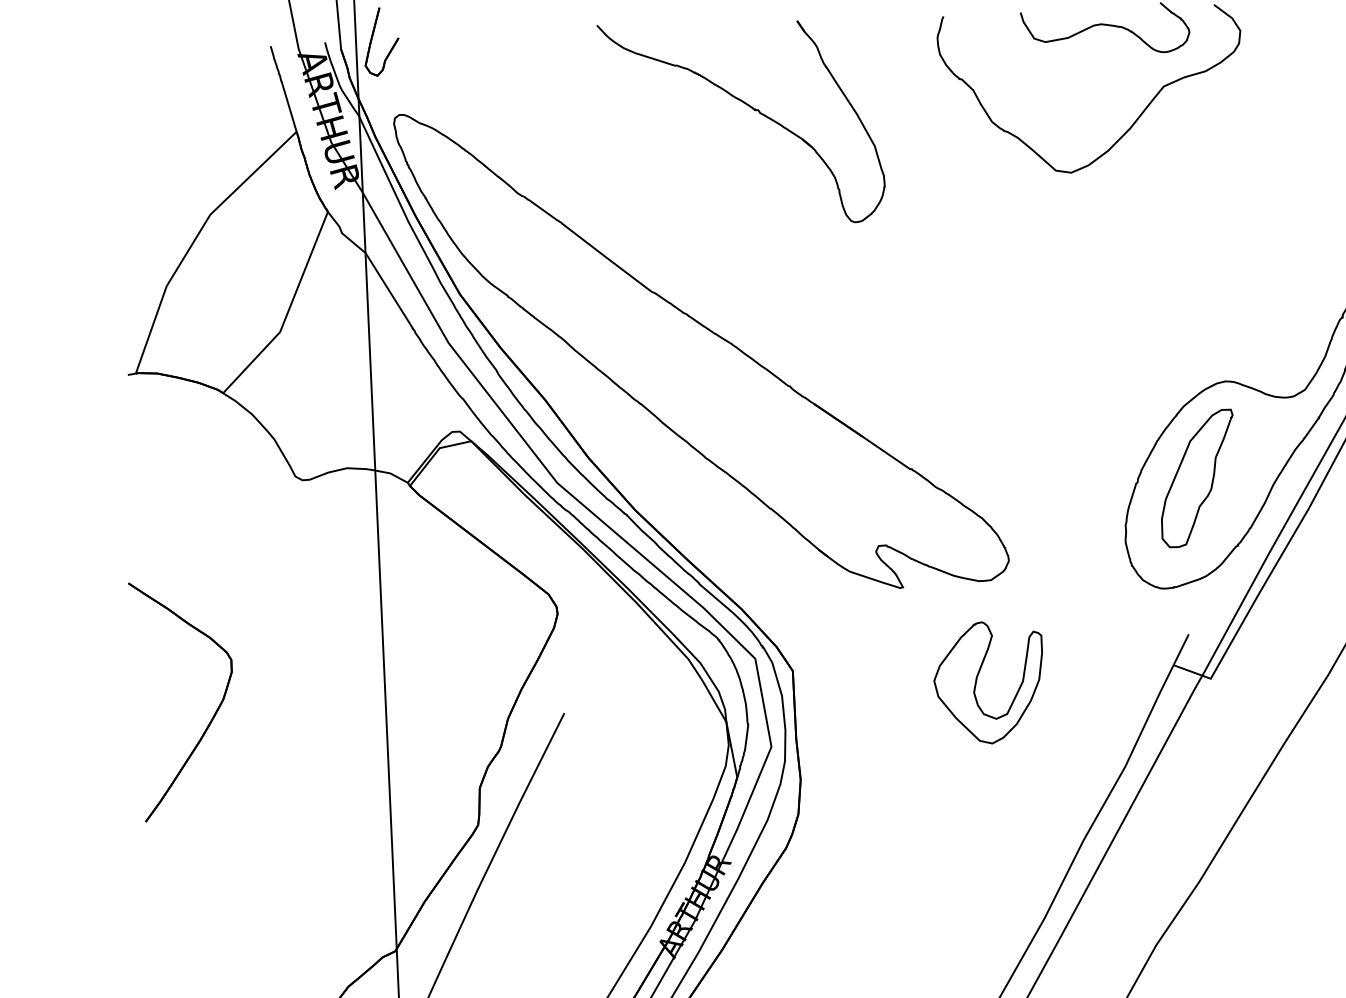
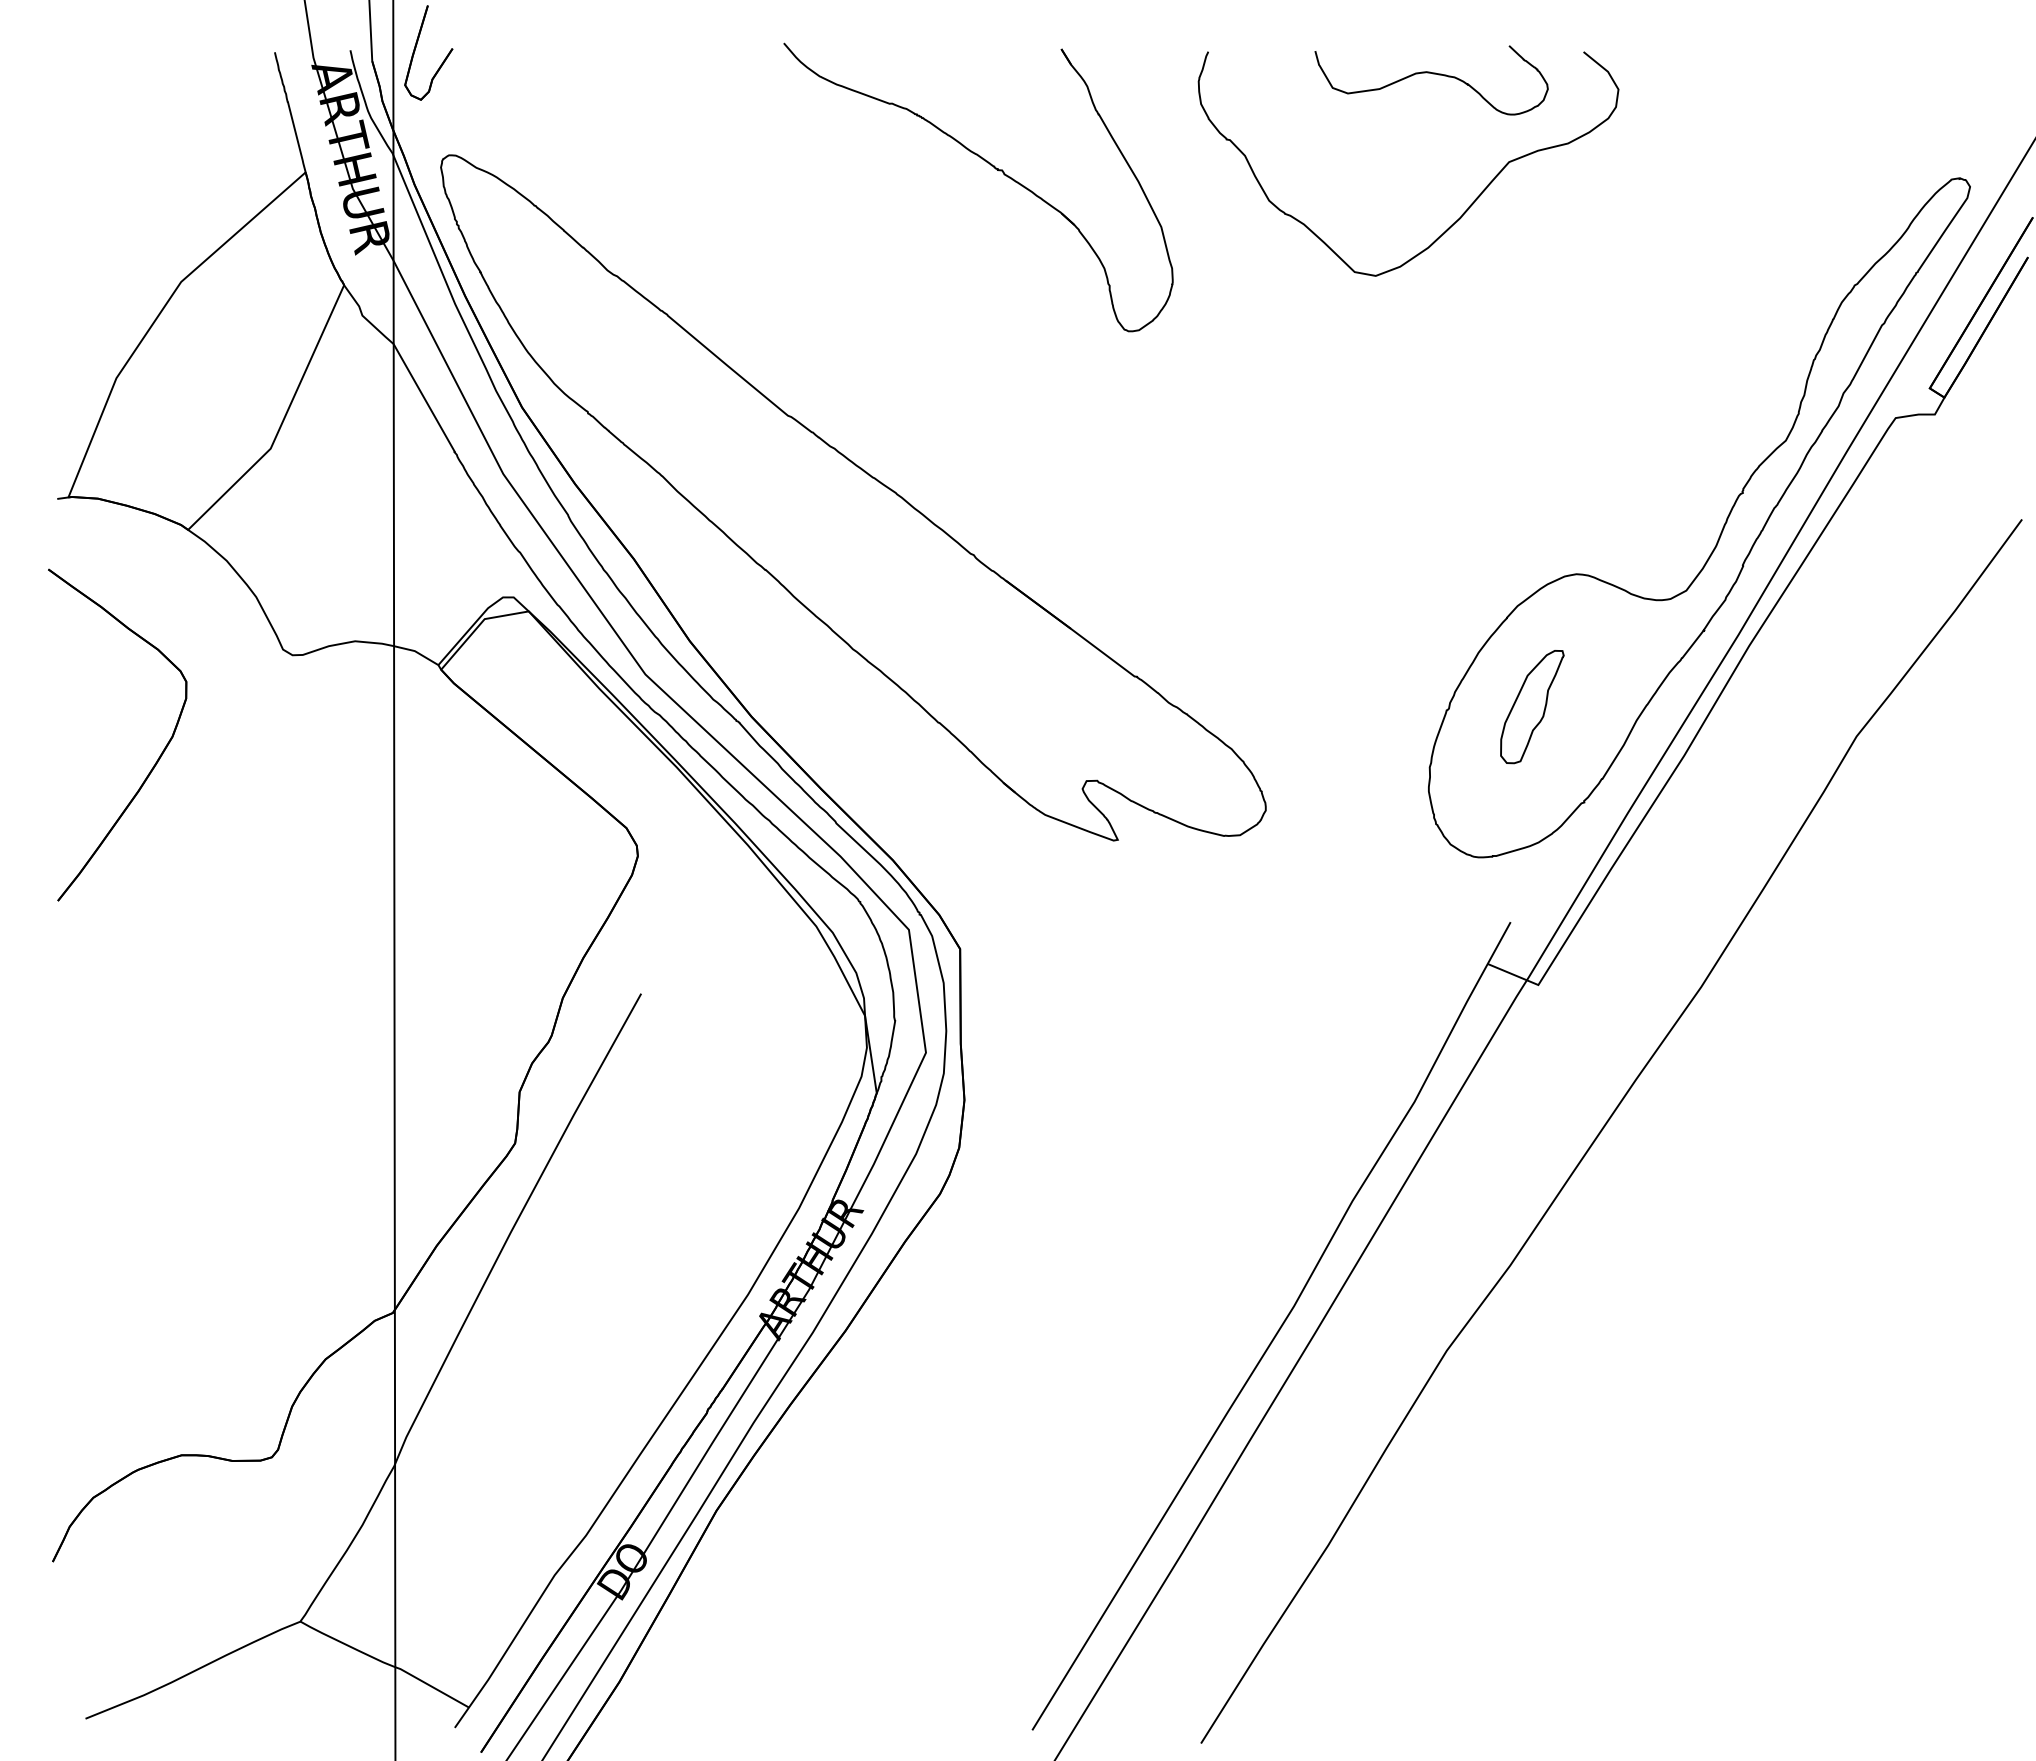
part: (750, 107) -> (991, 166), moved
part: (1197, 478) -> (1532, 706), size x0.6
part: (976, 681) -> (1214, 974), removed
part: (212, 717) -> (156, 760), moved

